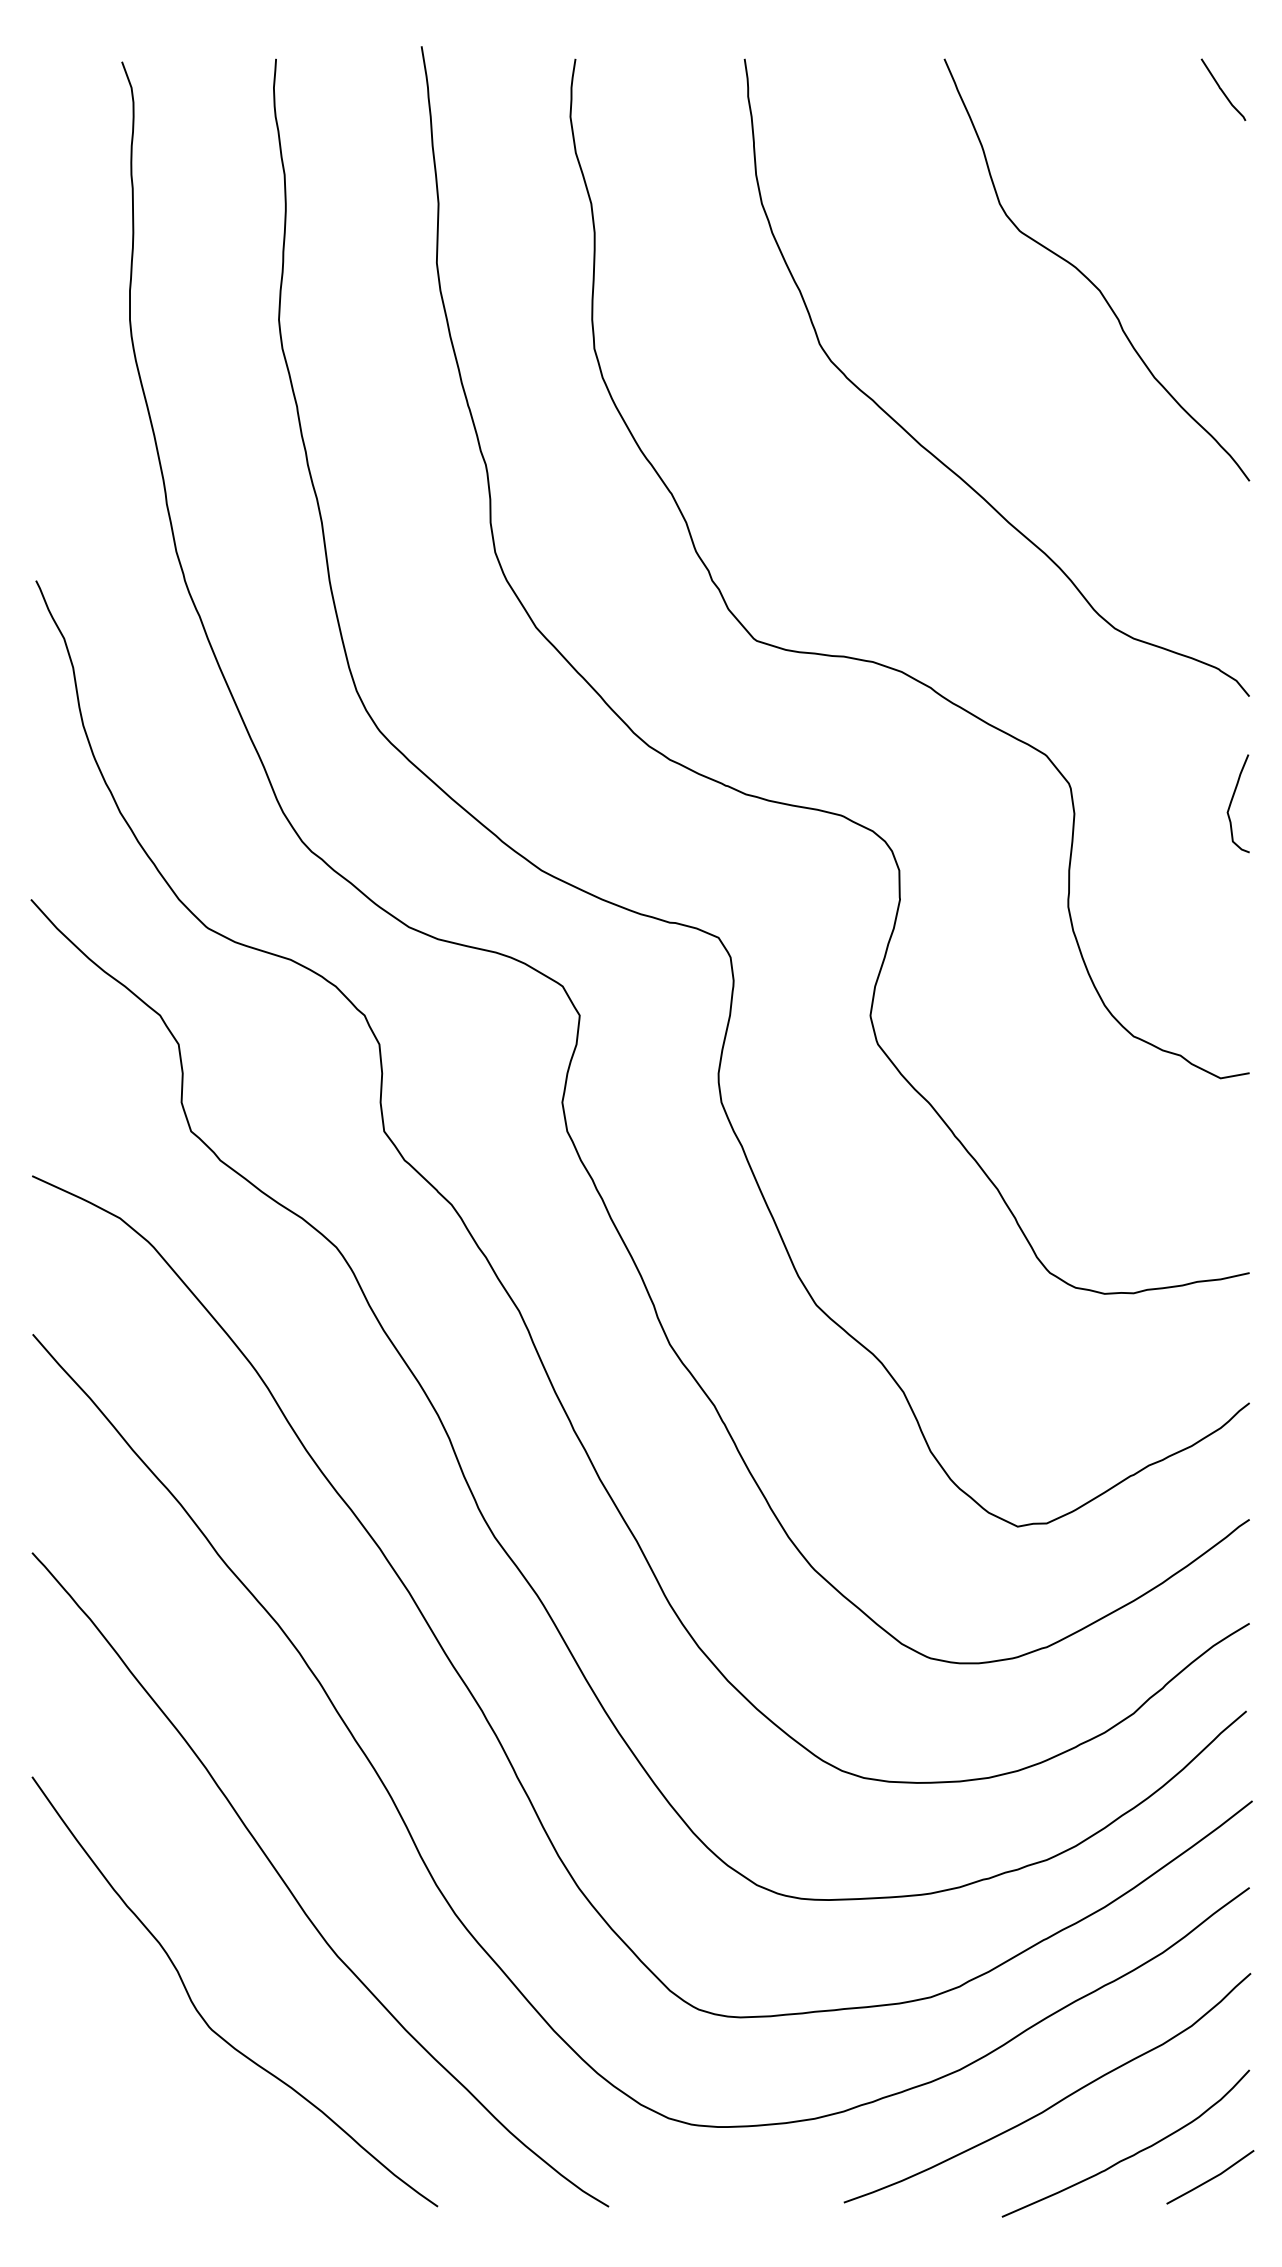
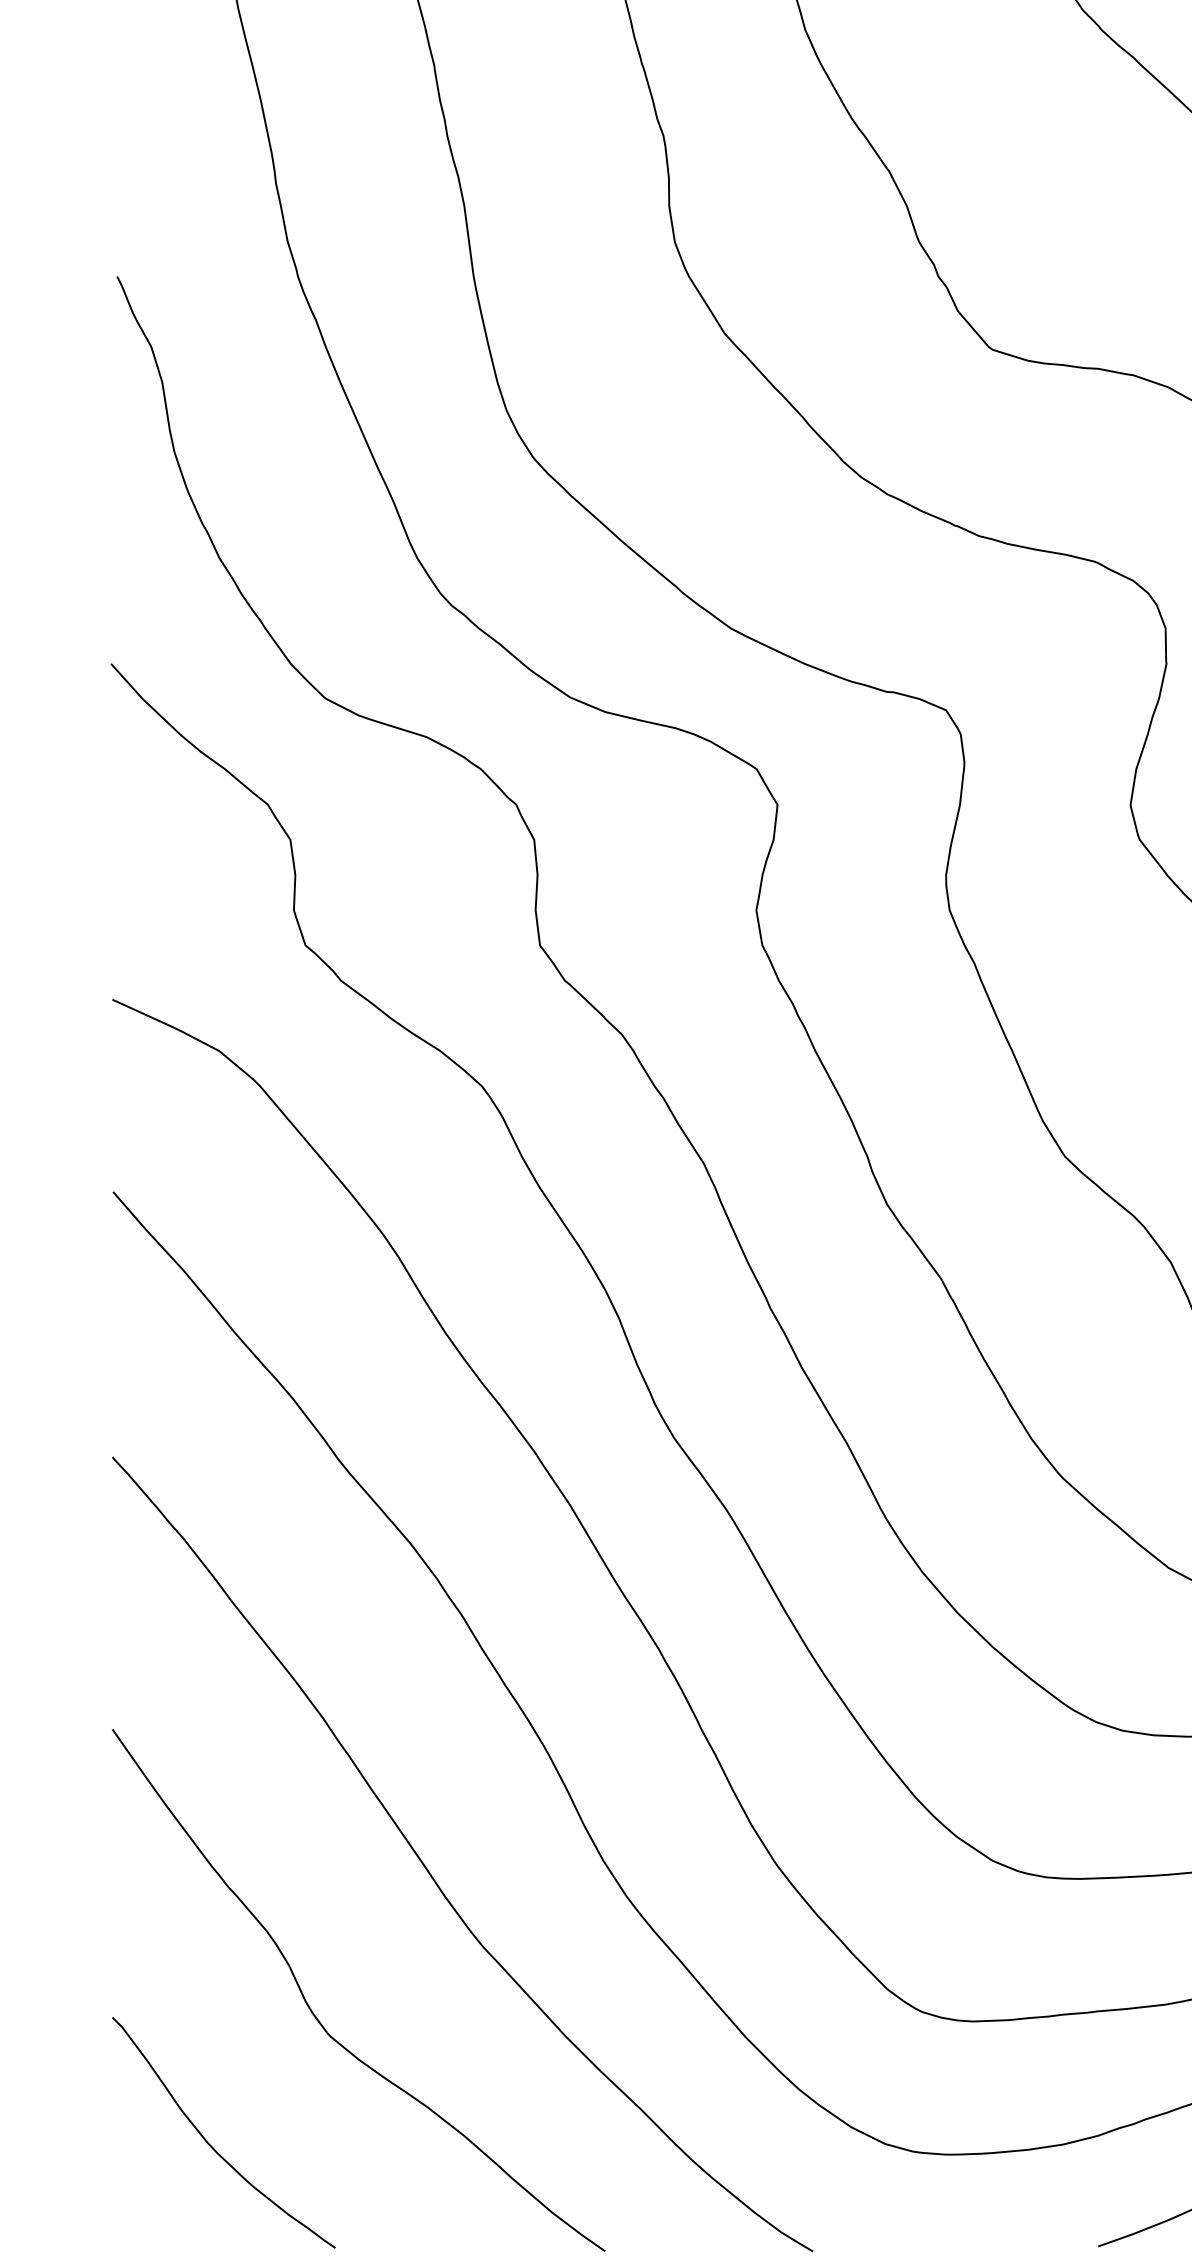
curve: (112, 2117) -> (210, 2143), added

